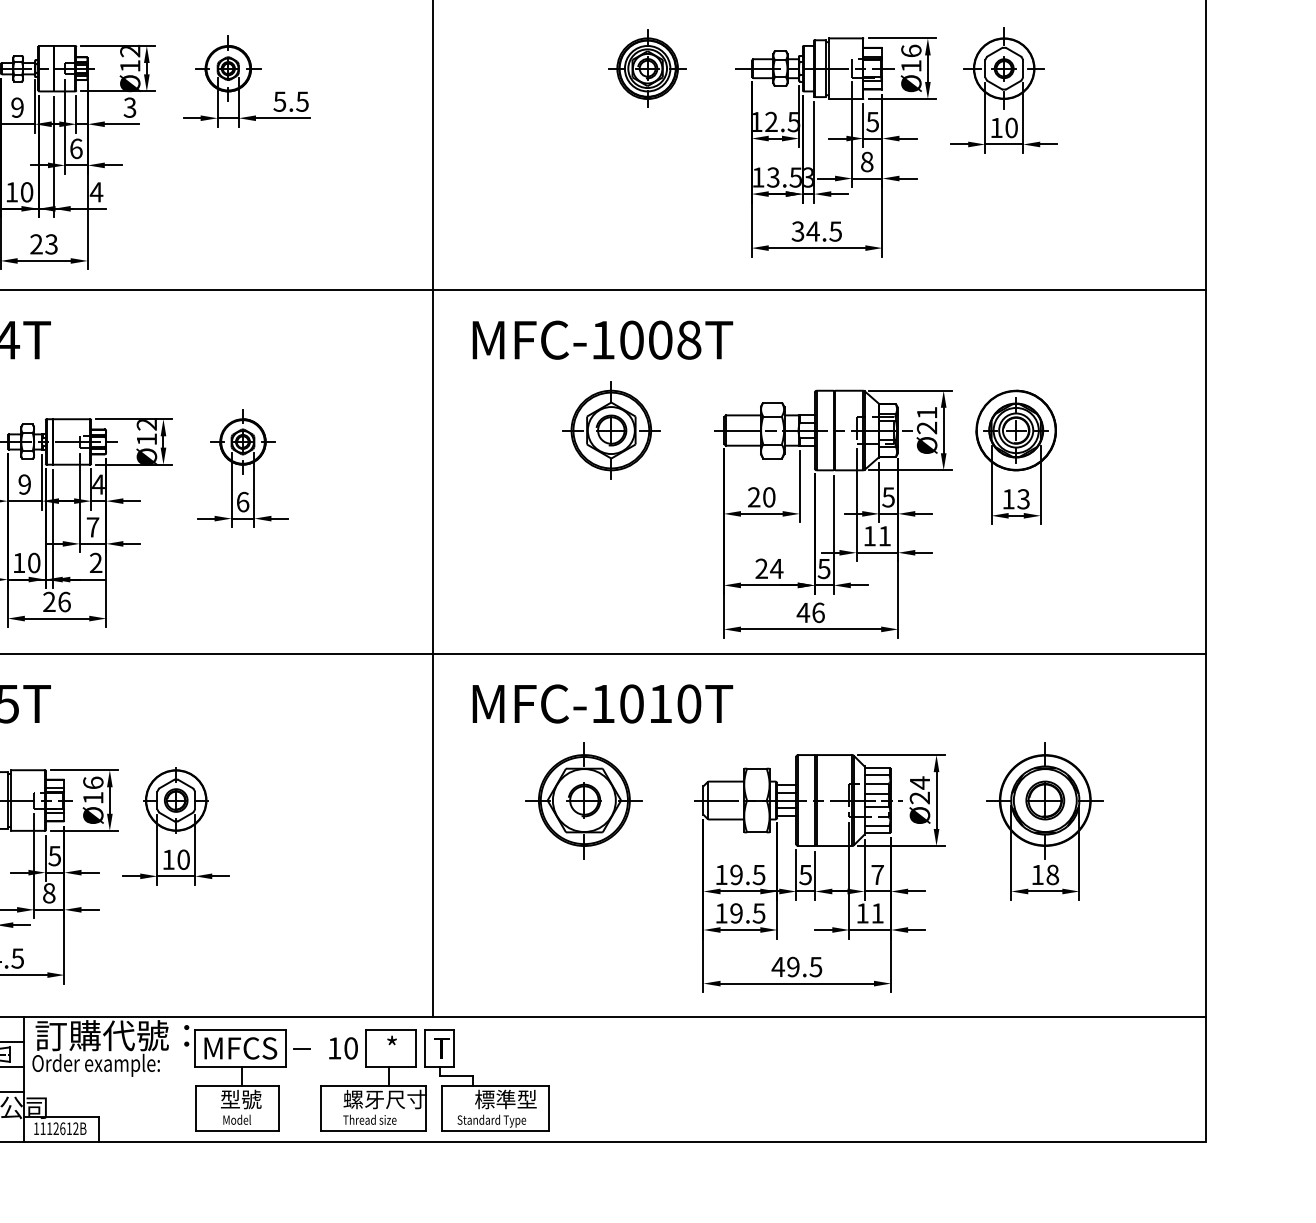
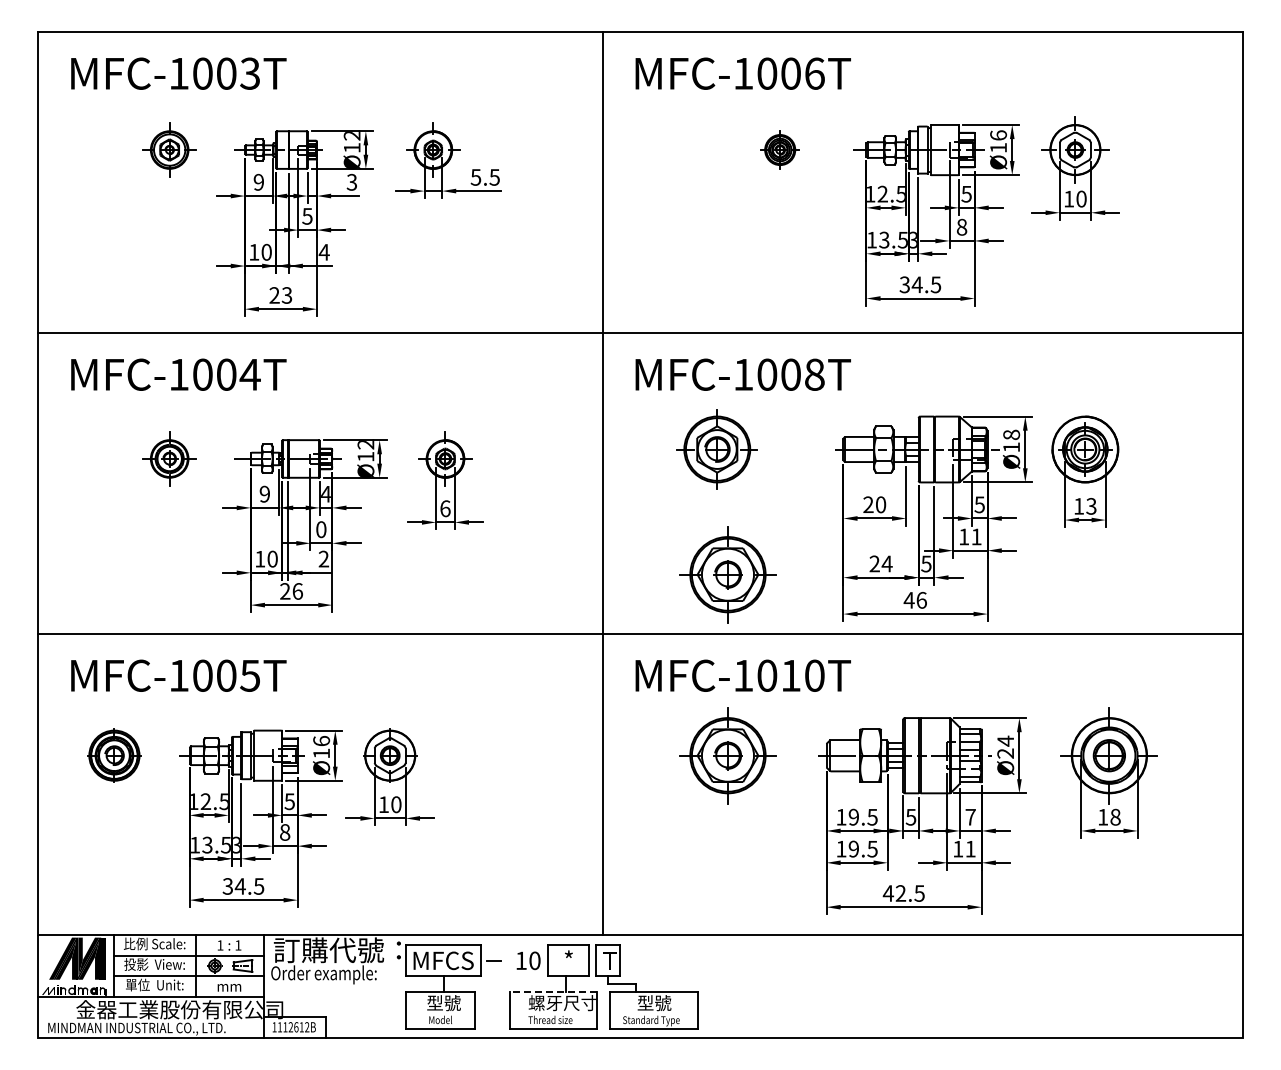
part: (646, 68) -> (779, 149), size x0.6
text: (76, 148) -> (307, 216), 6 -> 5
text: (926, 419) -> (1011, 440), Ø21 -> Ø18
part: (610, 430) -> (716, 449), moved
text: (93, 527) -> (321, 529), 7 -> 0
part: (583, 581) -> (727, 574), added
text: (792, 967) -> (900, 893), 49.5 -> 42.5
line: (372, 1085) -> (552, 991), solid -> dashed
text: (505, 1099) -> (662, 1003), 標準型 -> 型號

